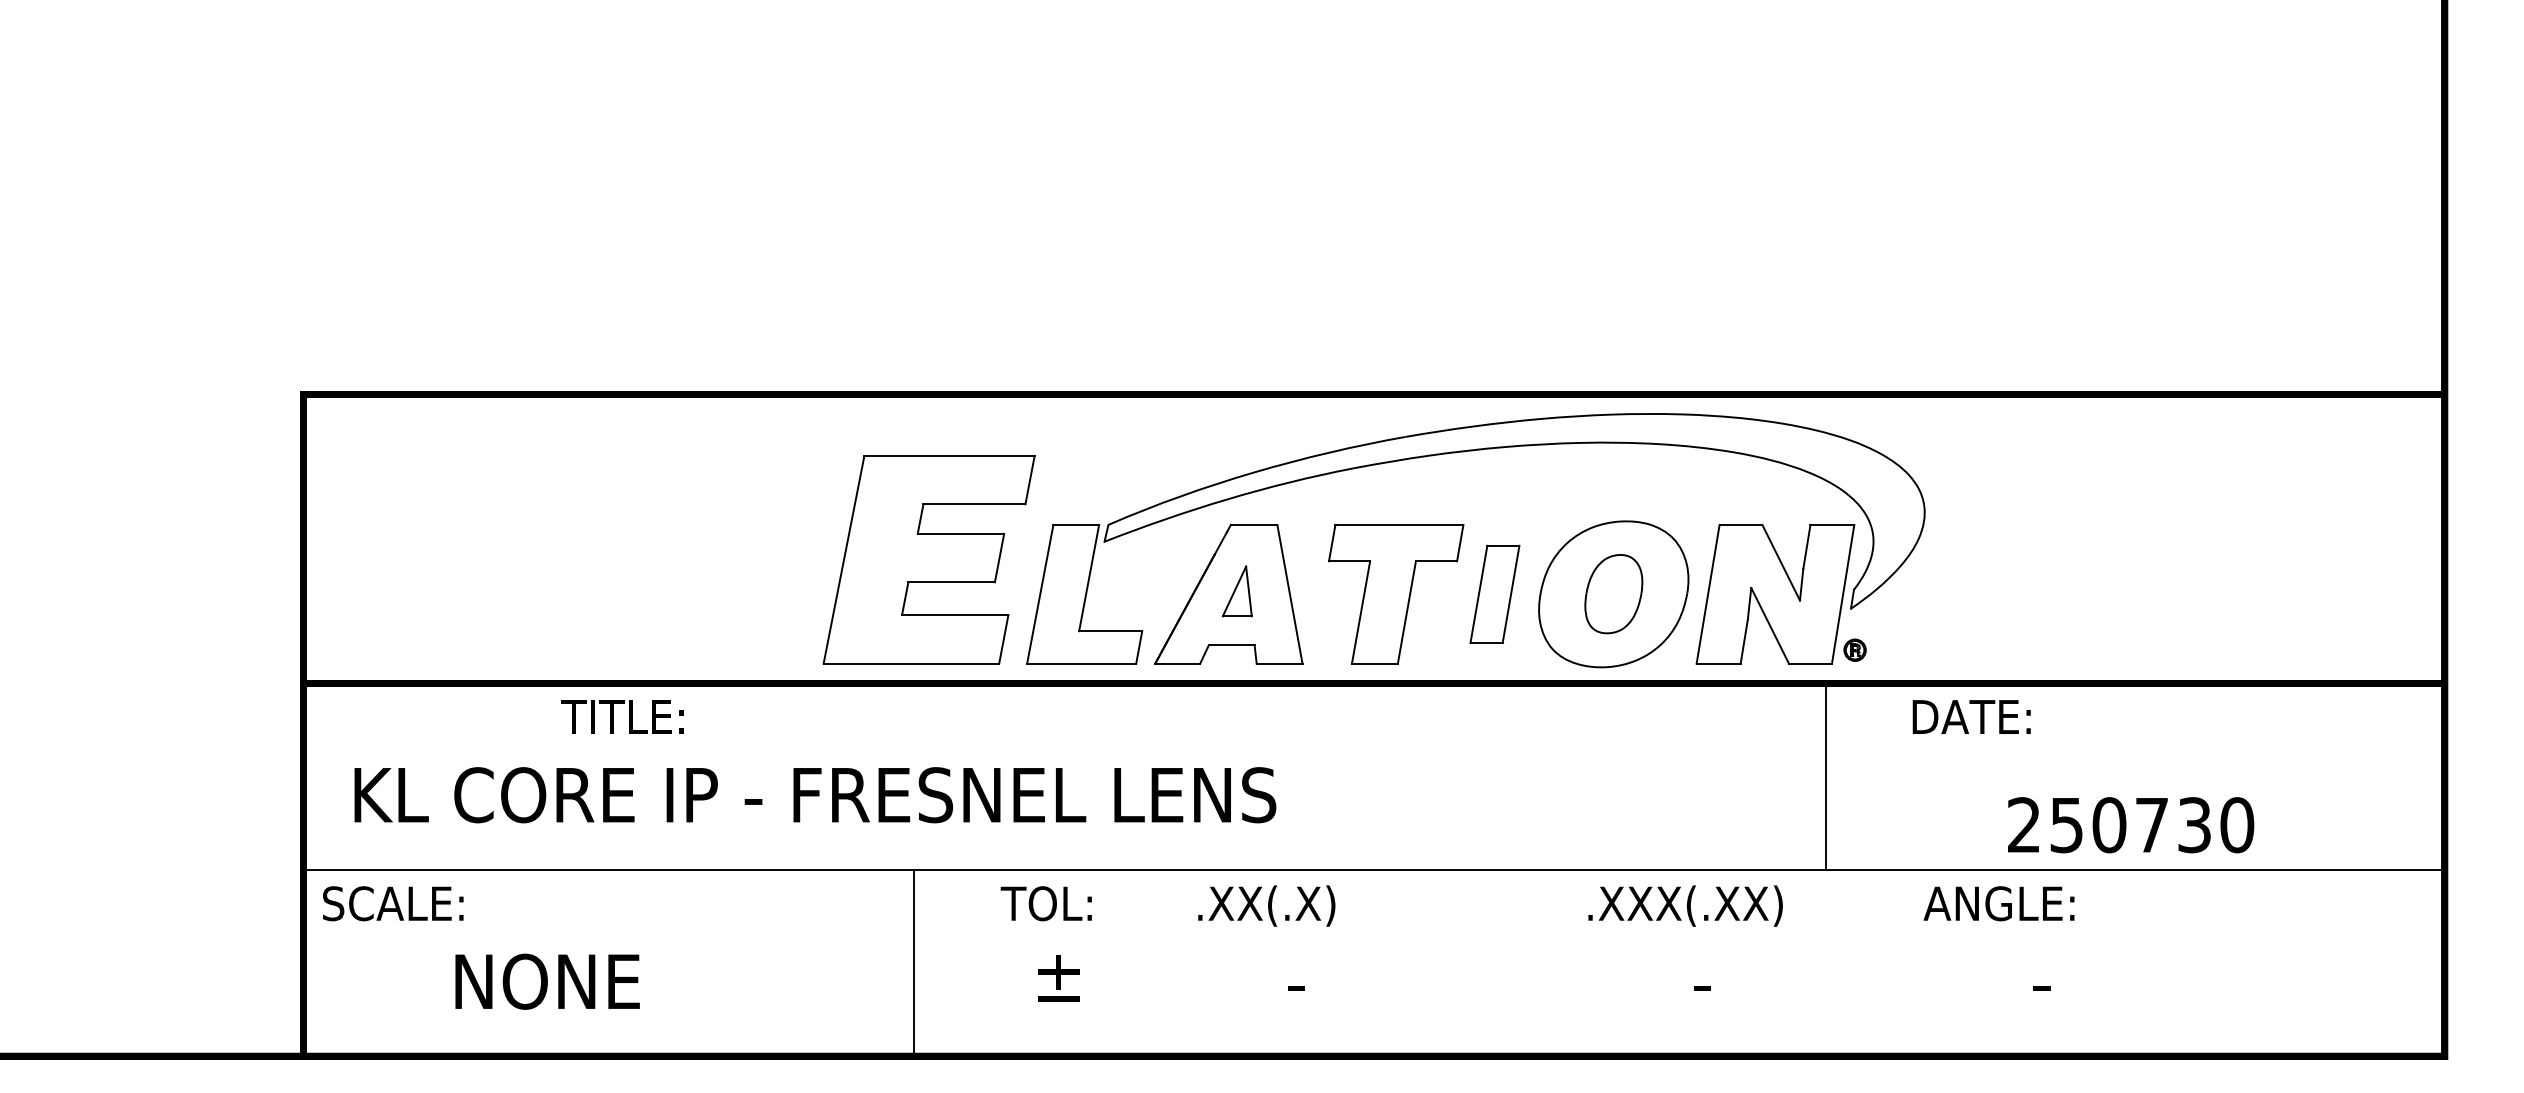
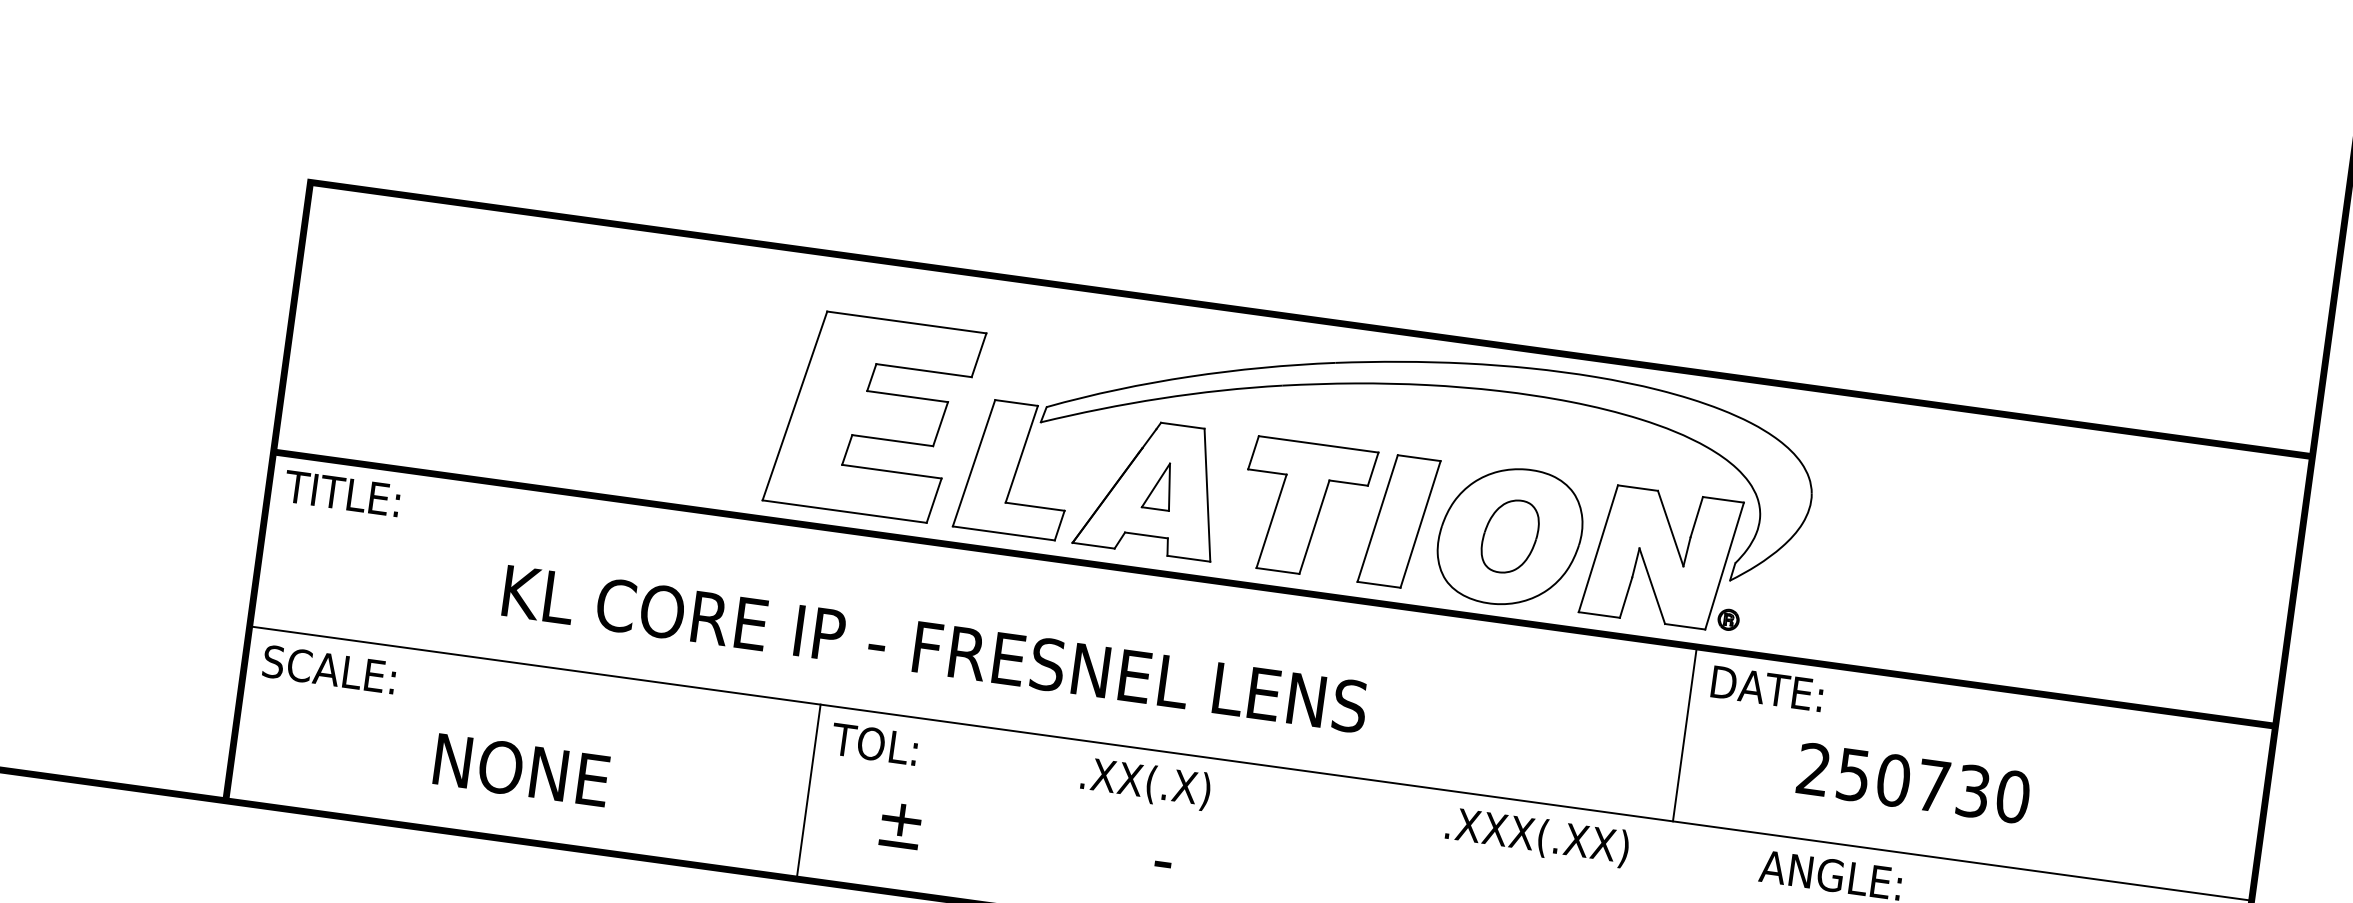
part: (1494, 594) -> (1398, 521), size x1.43
text: (622, 716) -> (342, 493), moved
text: (1971, 716) -> (1767, 688), moved
text: (815, 795) -> (935, 649), moved
text: (2131, 825) -> (1914, 783), moved
text: (1045, 903) -> (873, 743), moved
text: (1058, 978) -> (900, 825), moved
text: (547, 981) -> (521, 770), moved

